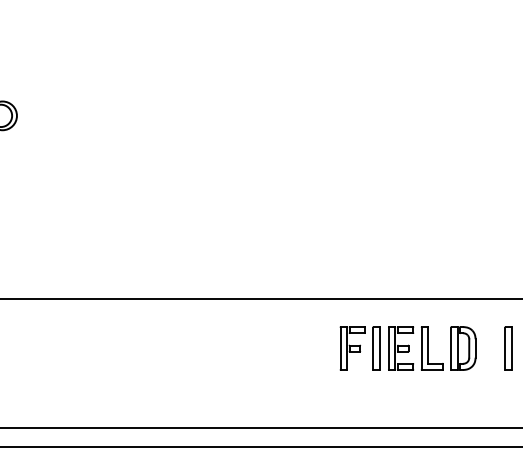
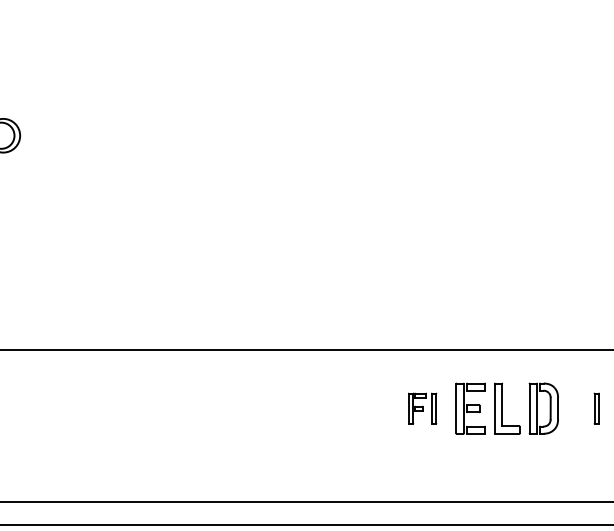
part: (359, 348) -> (421, 408), size x0.6
part: (508, 348) -> (596, 408), size x0.6

